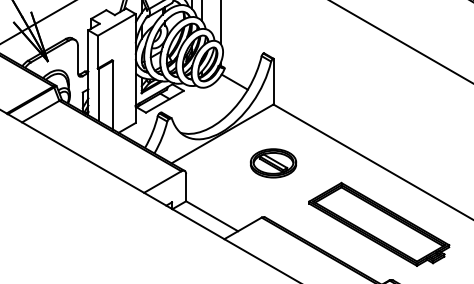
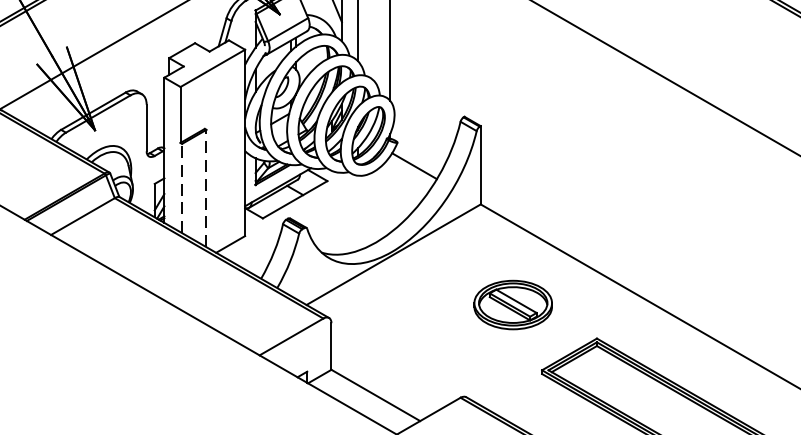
line: (98, 94) -> (181, 187), solid -> dashed
line: (112, 94) -> (205, 187), solid -> dashed
part: (273, 163) -> (513, 305), moved

